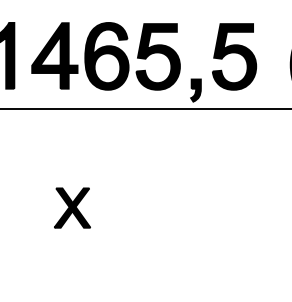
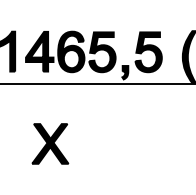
part: (72, 207) -> (50, 143), size x1.67

